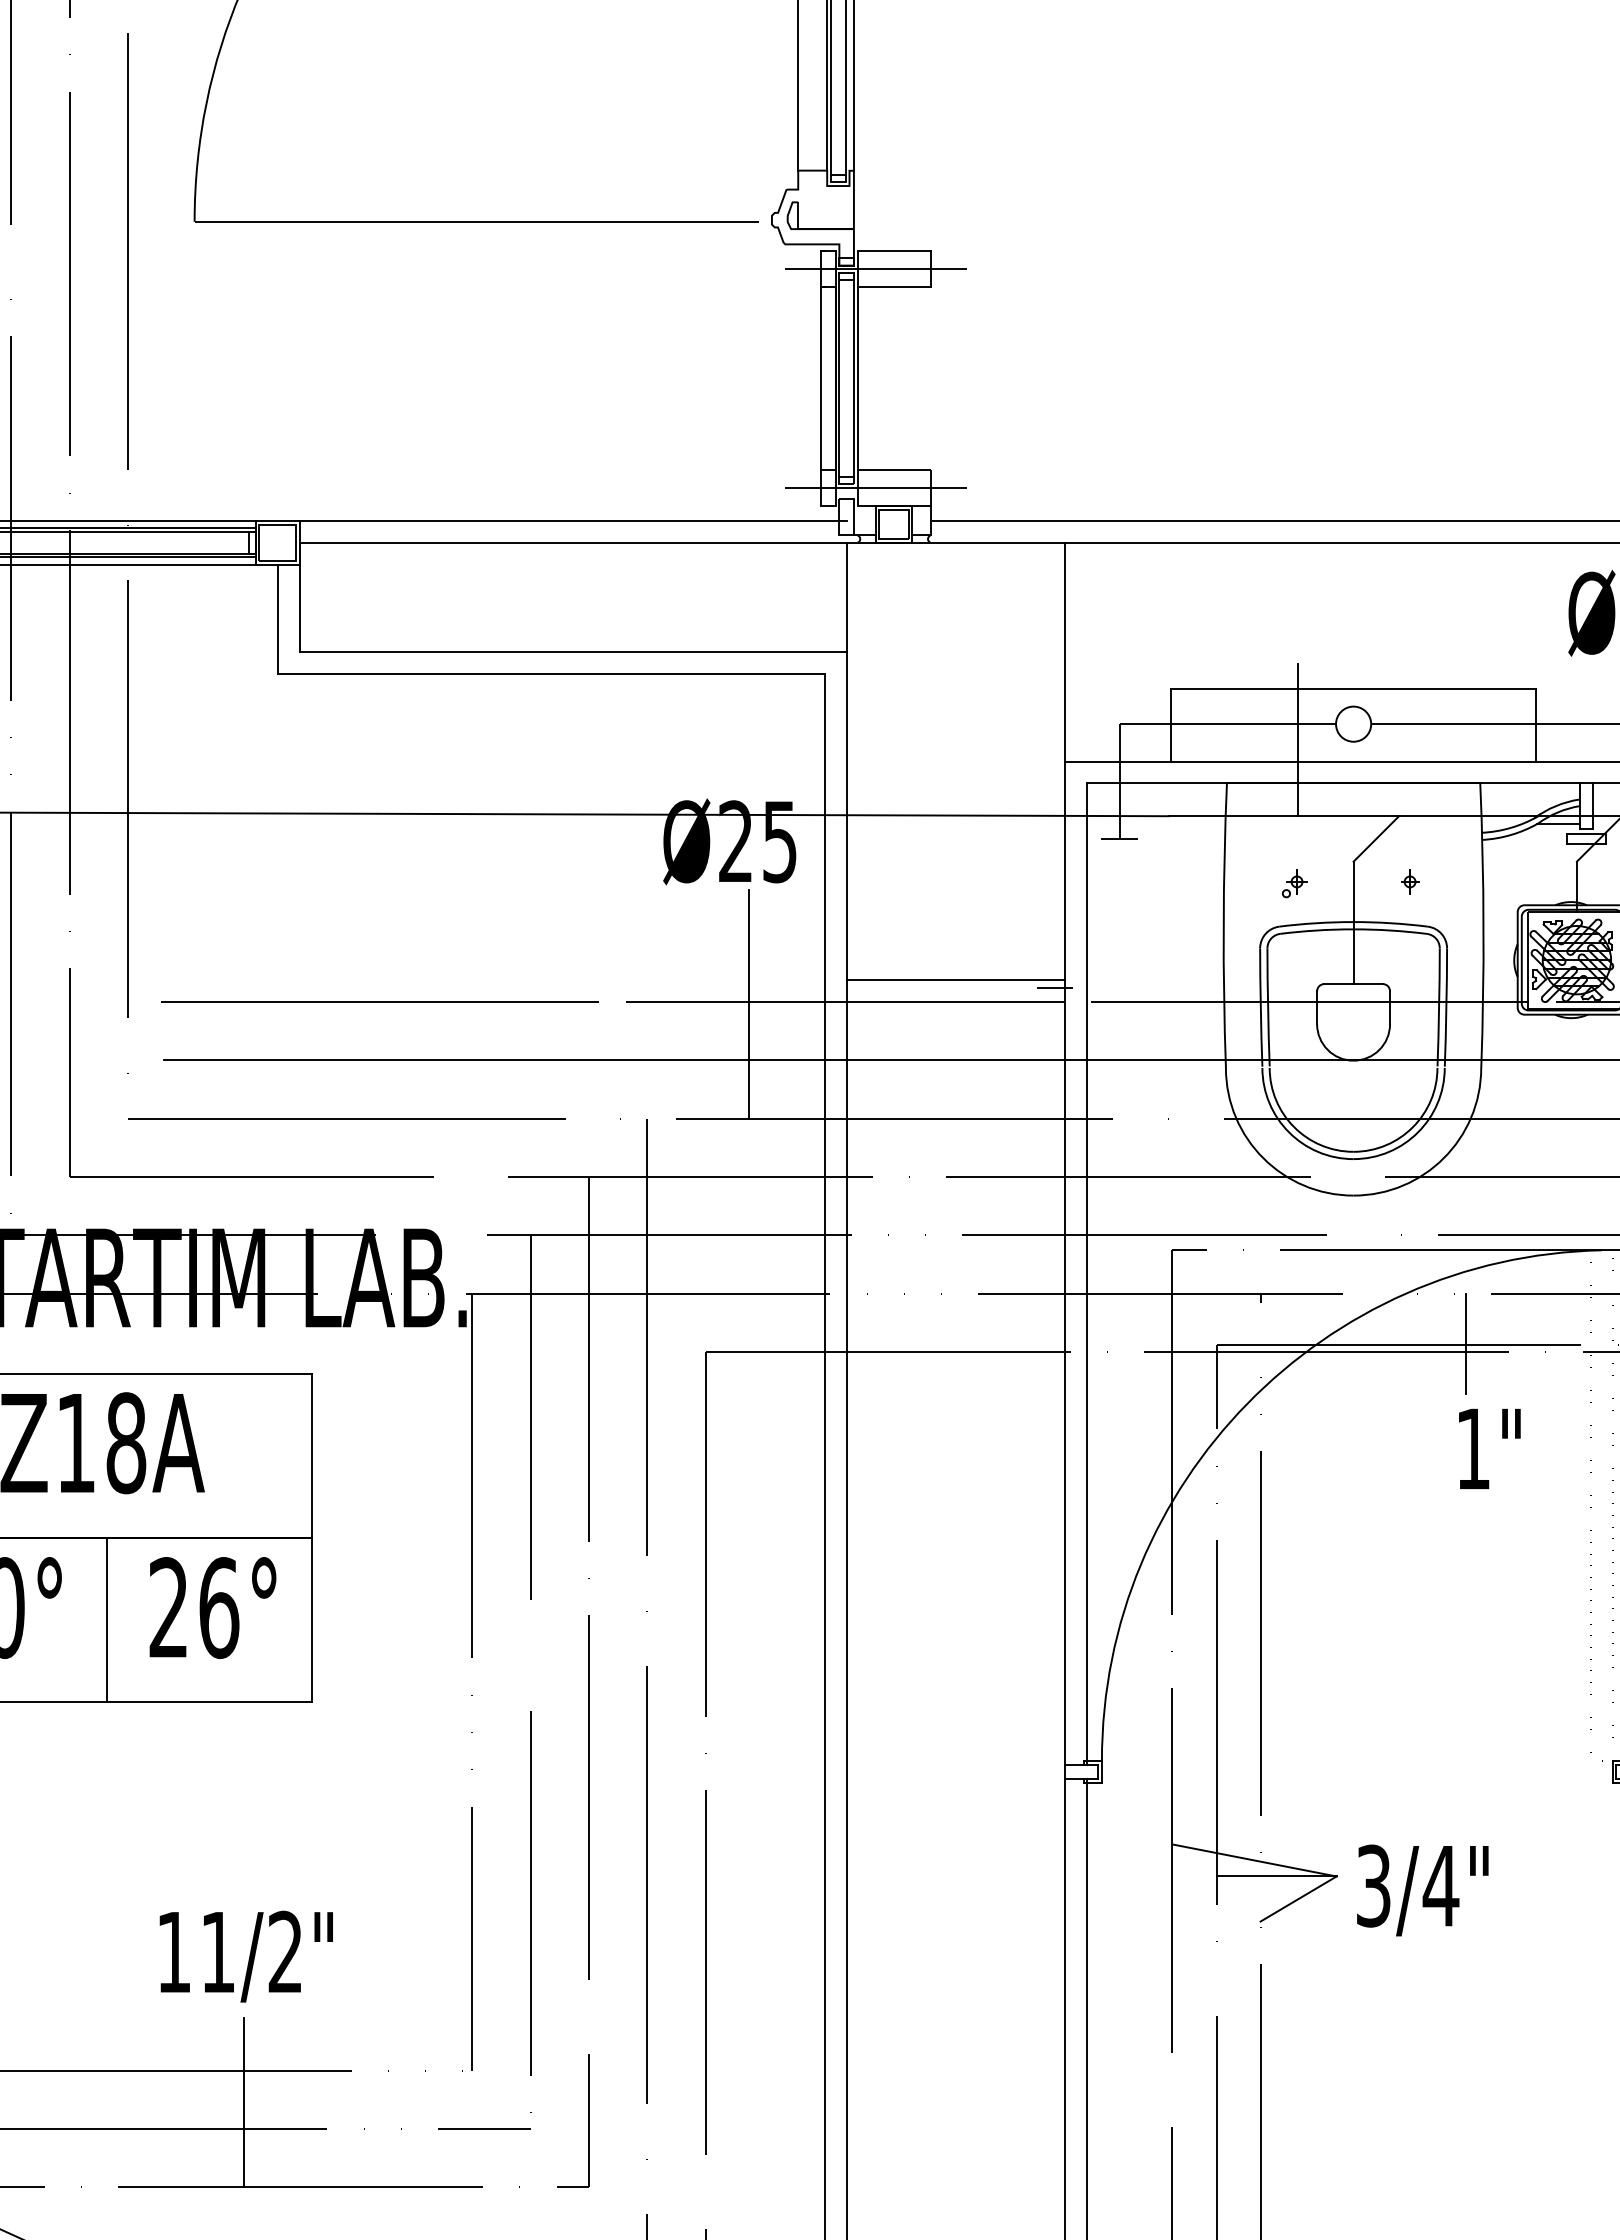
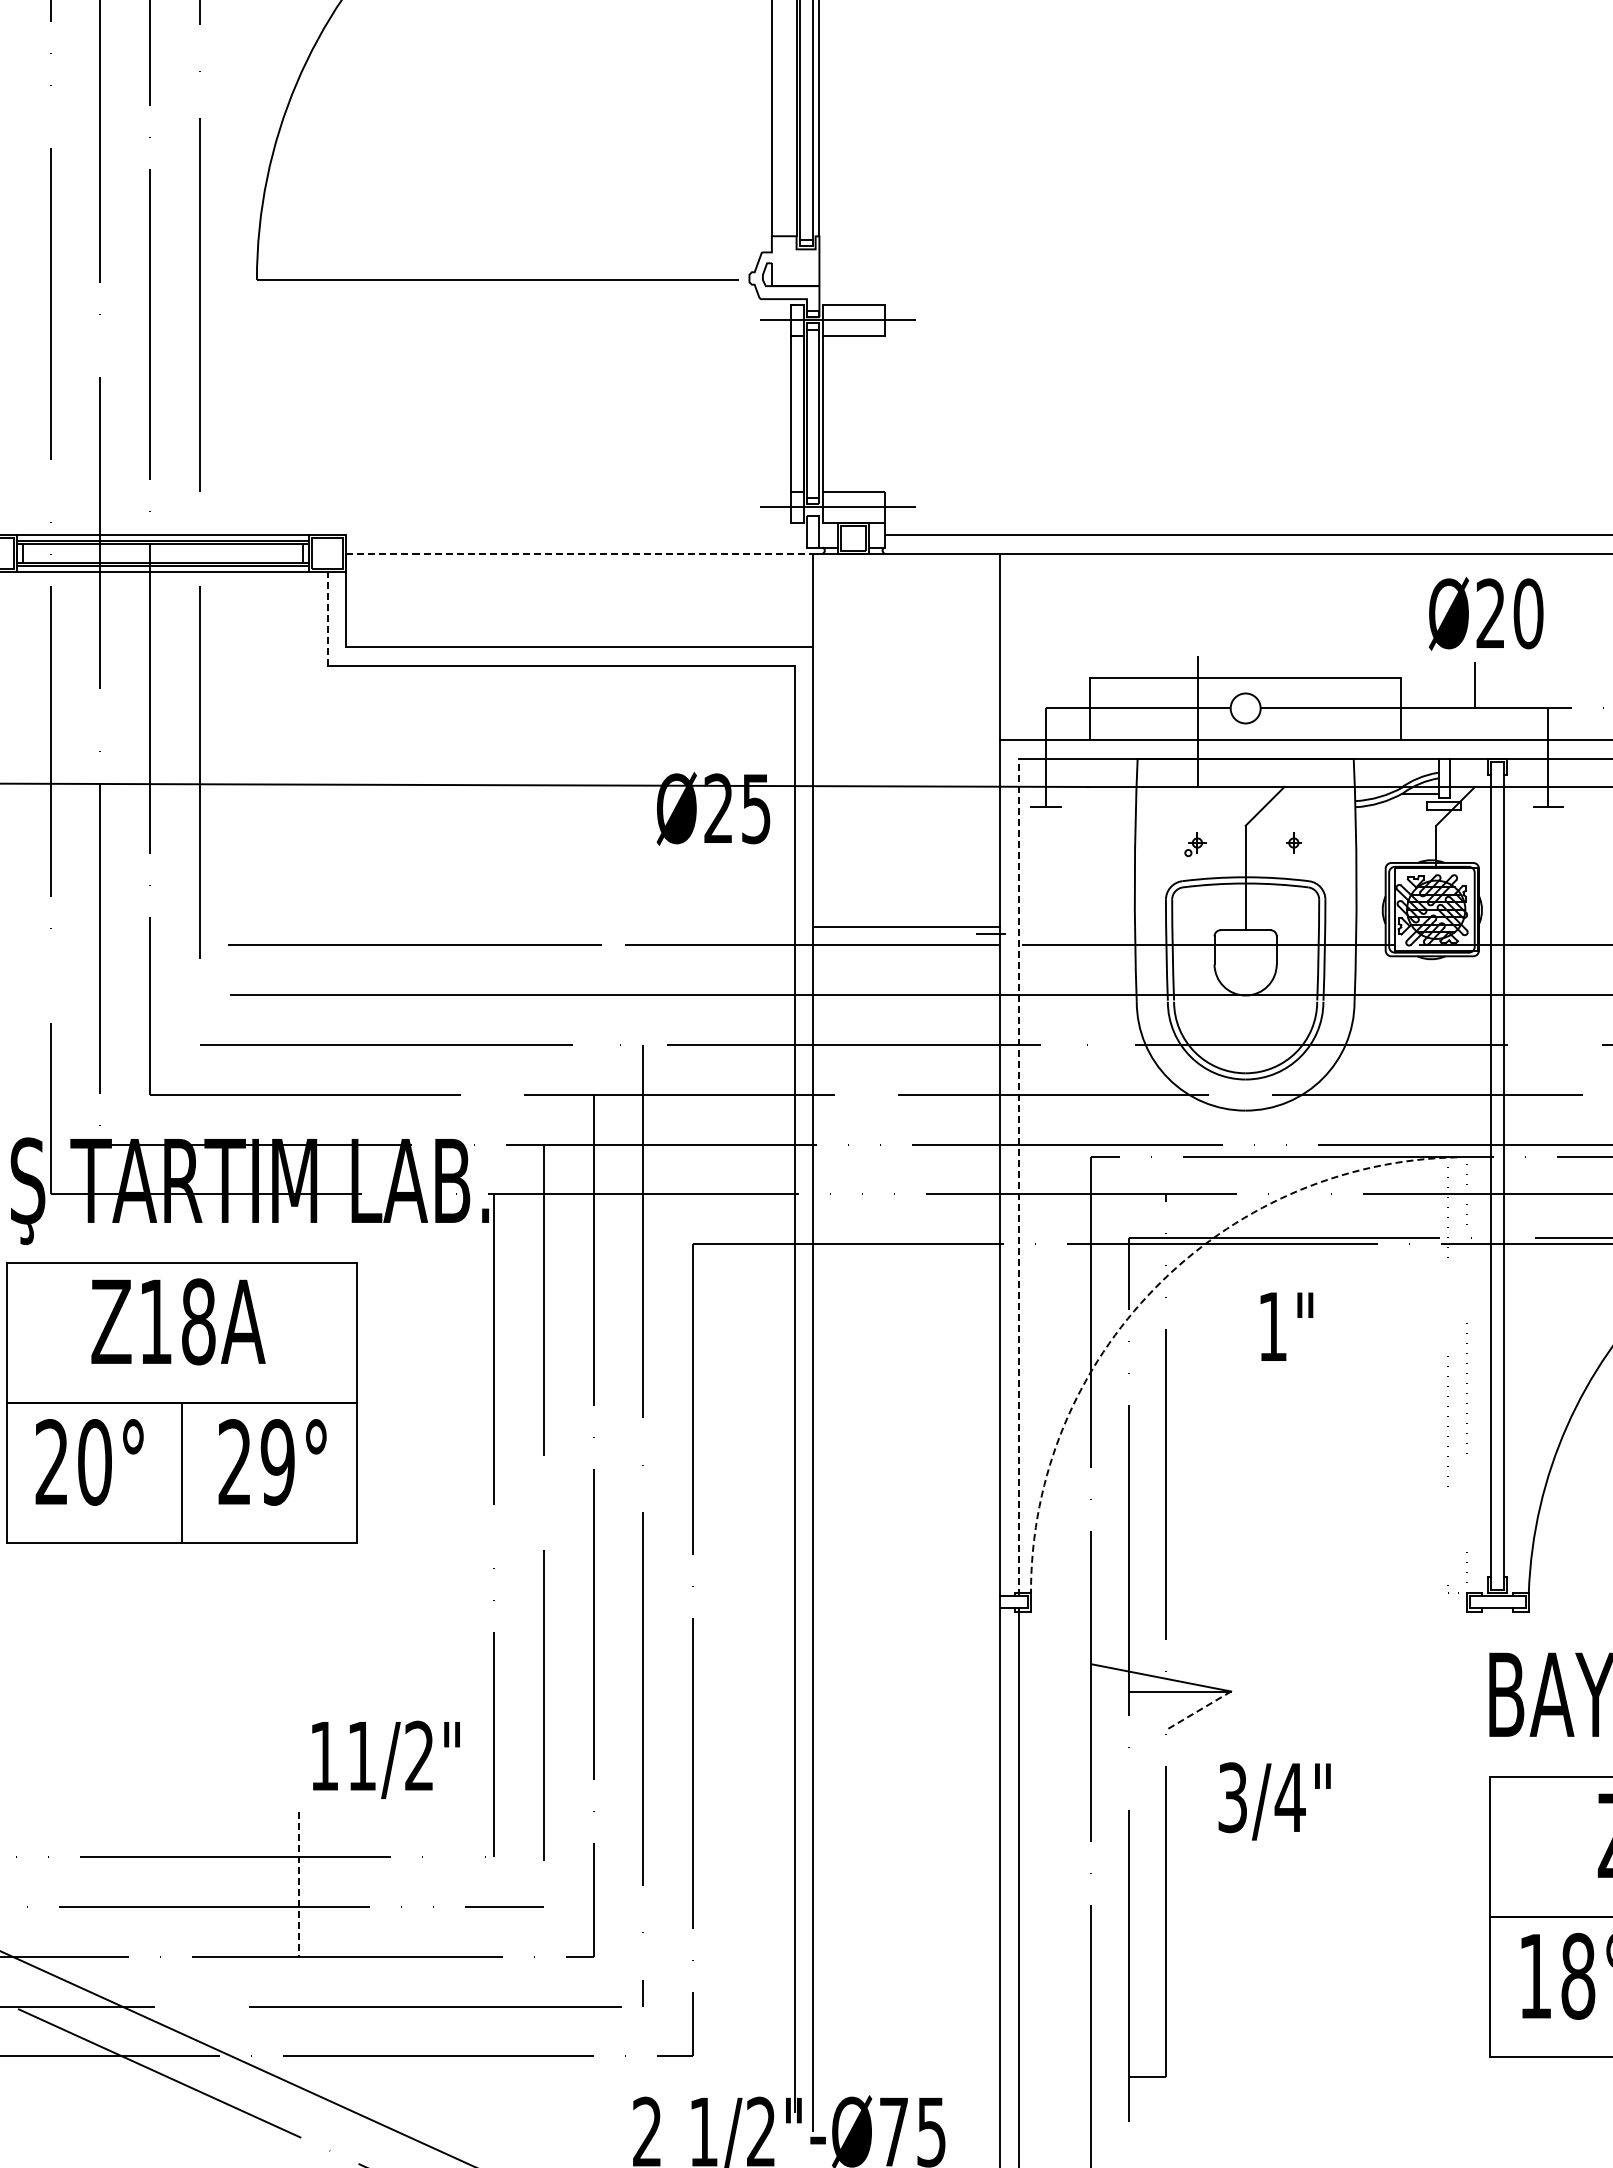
line: (572, 521) -> (579, 535), removed
line: (573, 542) -> (580, 553), solid -> dashed
line: (277, 619) -> (327, 619), solid -> dashed
line: (748, 1004) -> (729, 947), removed
line: (1087, 1273) -> (1018, 1177), solid -> dashed
line: (1465, 1344) -> (1341, 1237), removed
arc: (1247, 1404) -> (1155, 1288), solid -> dashed
text: (1489, 1448) -> (1286, 1326), moved
text: (218, 1608) -> (277, 1462), 26° -> 29°
text: (1422, 1890) -> (1274, 1801), moved
line: (1298, 1898) -> (1198, 1710), solid -> dashed
text: (245, 1956) -> (385, 1759), moved
line: (244, 2102) -> (299, 1884), solid -> dashed

